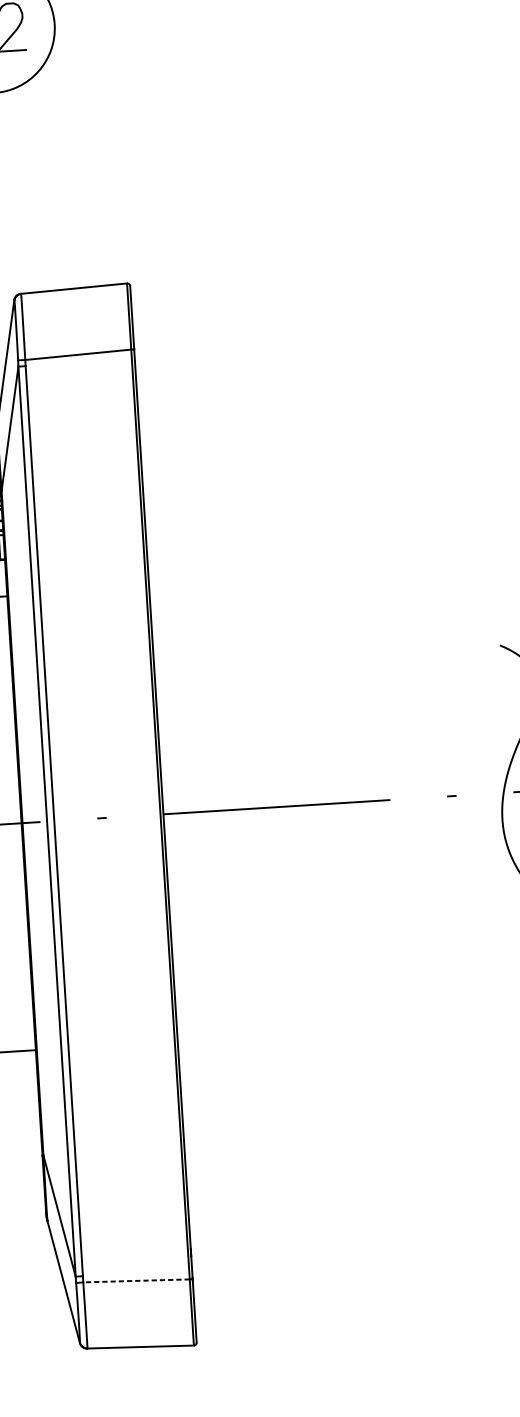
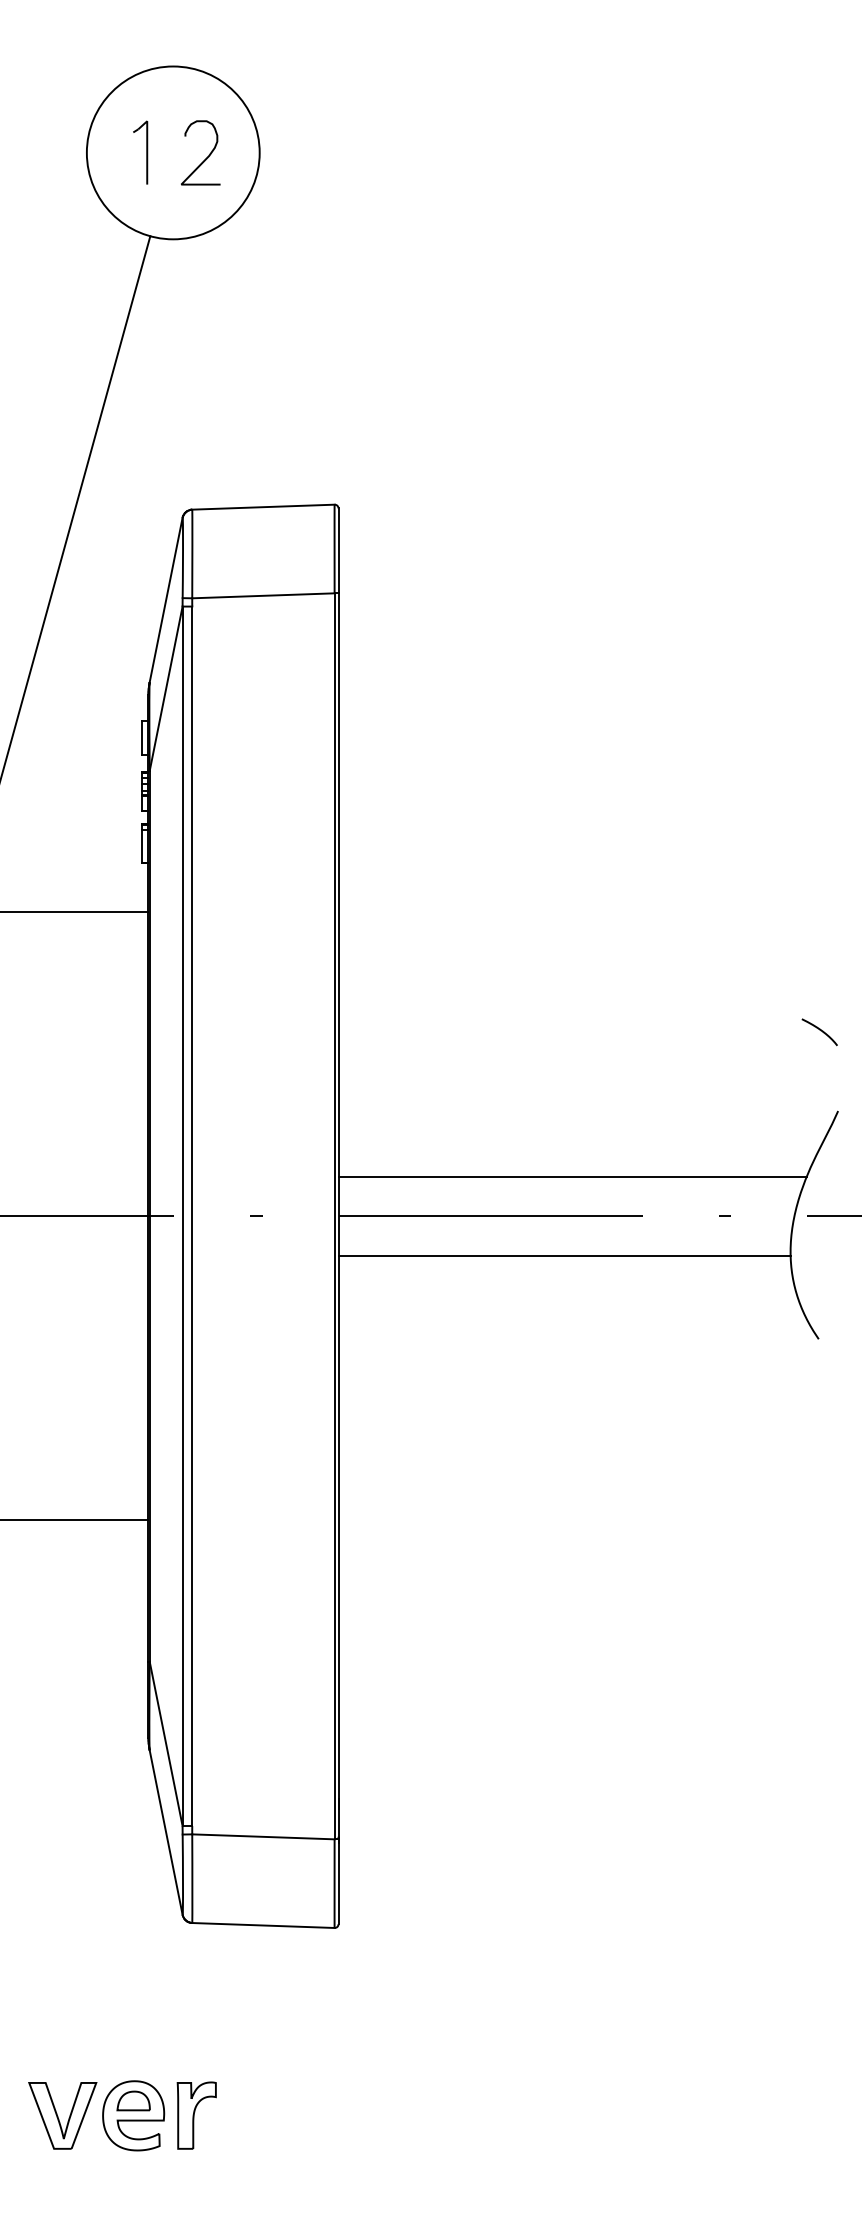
line: (336, 774) -> (572, 1177), added
line: (333, 832) -> (564, 1255), added
line: (135, 1280) -> (262, 1836), dashed -> solid

